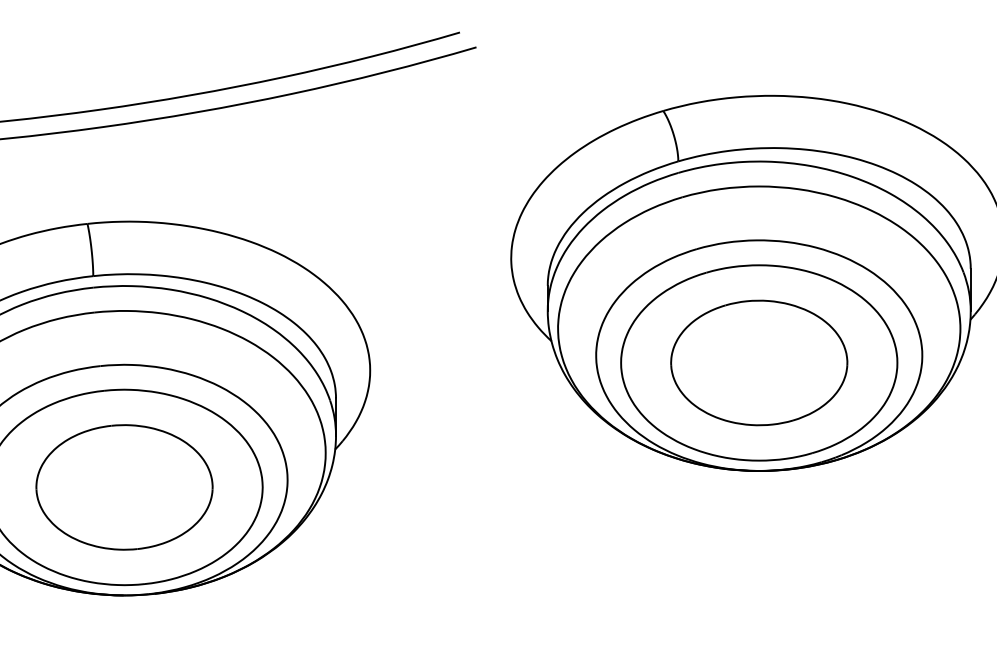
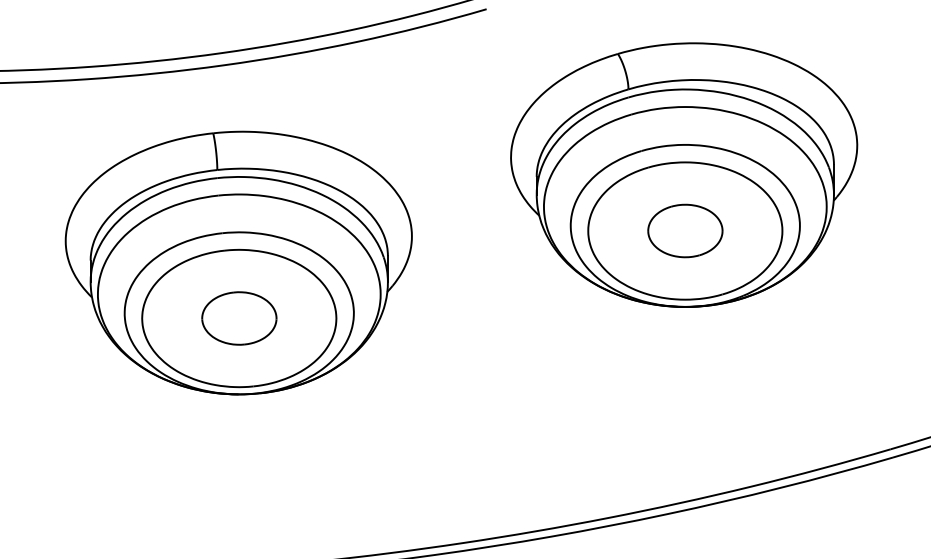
part: (759, 362) -> (685, 230), size x0.6
part: (124, 487) -> (239, 318), size x0.6

